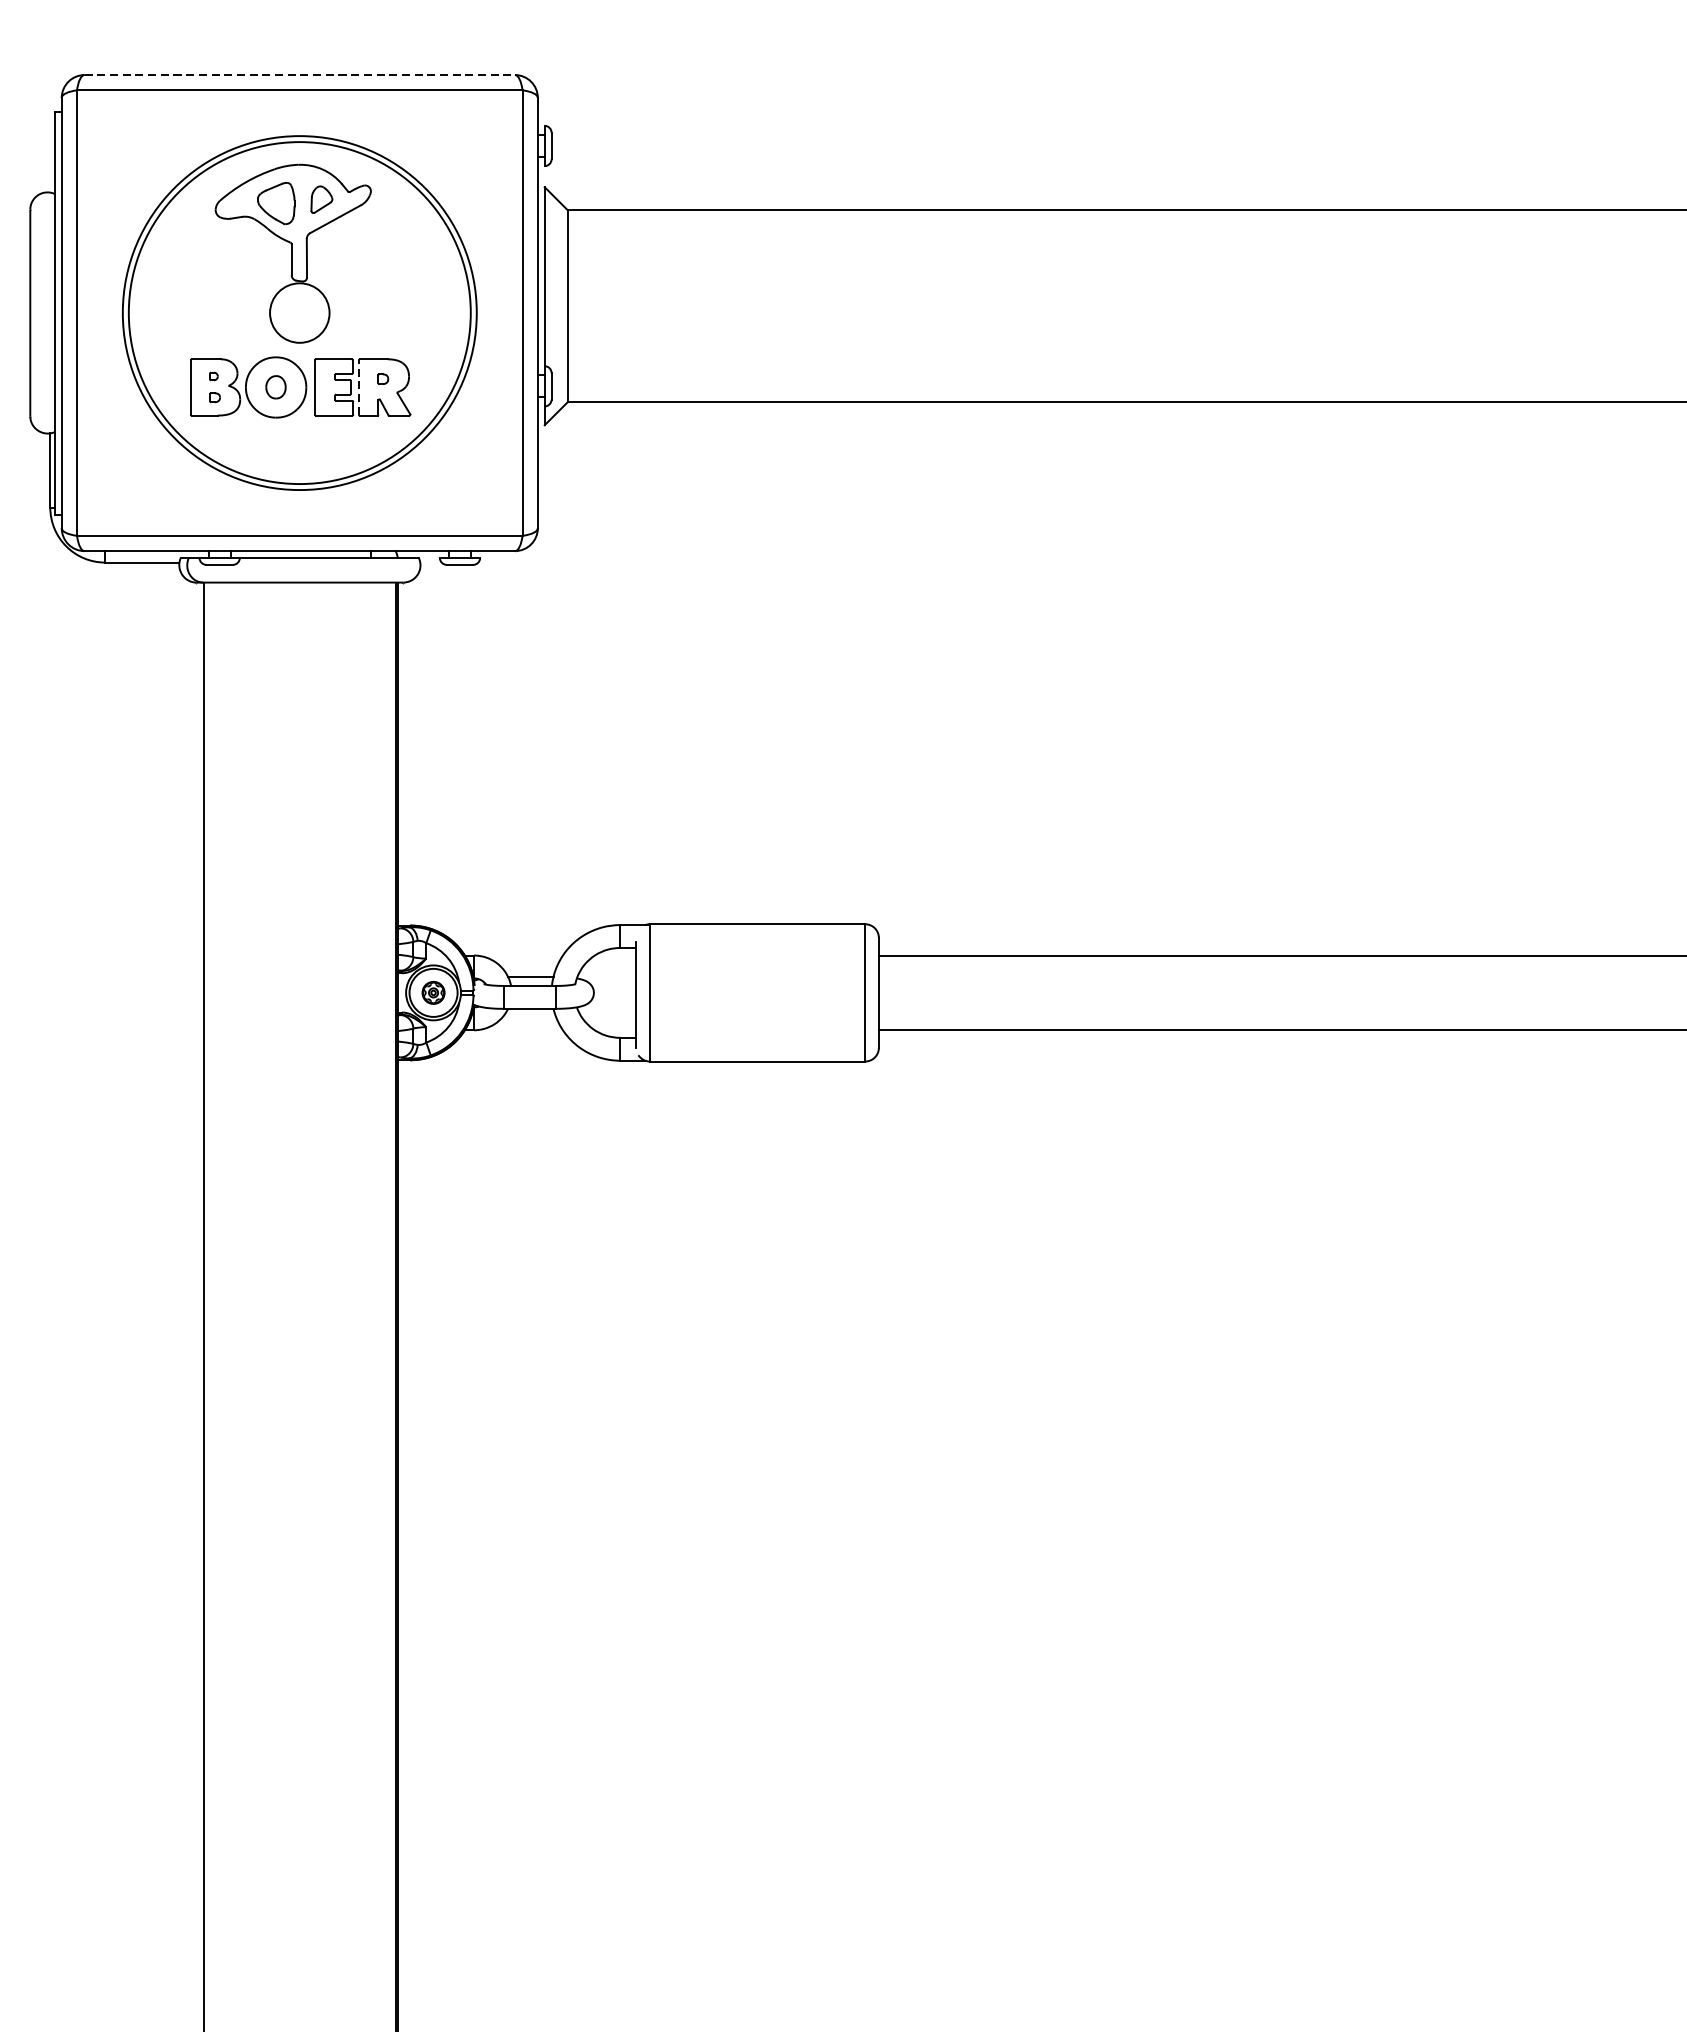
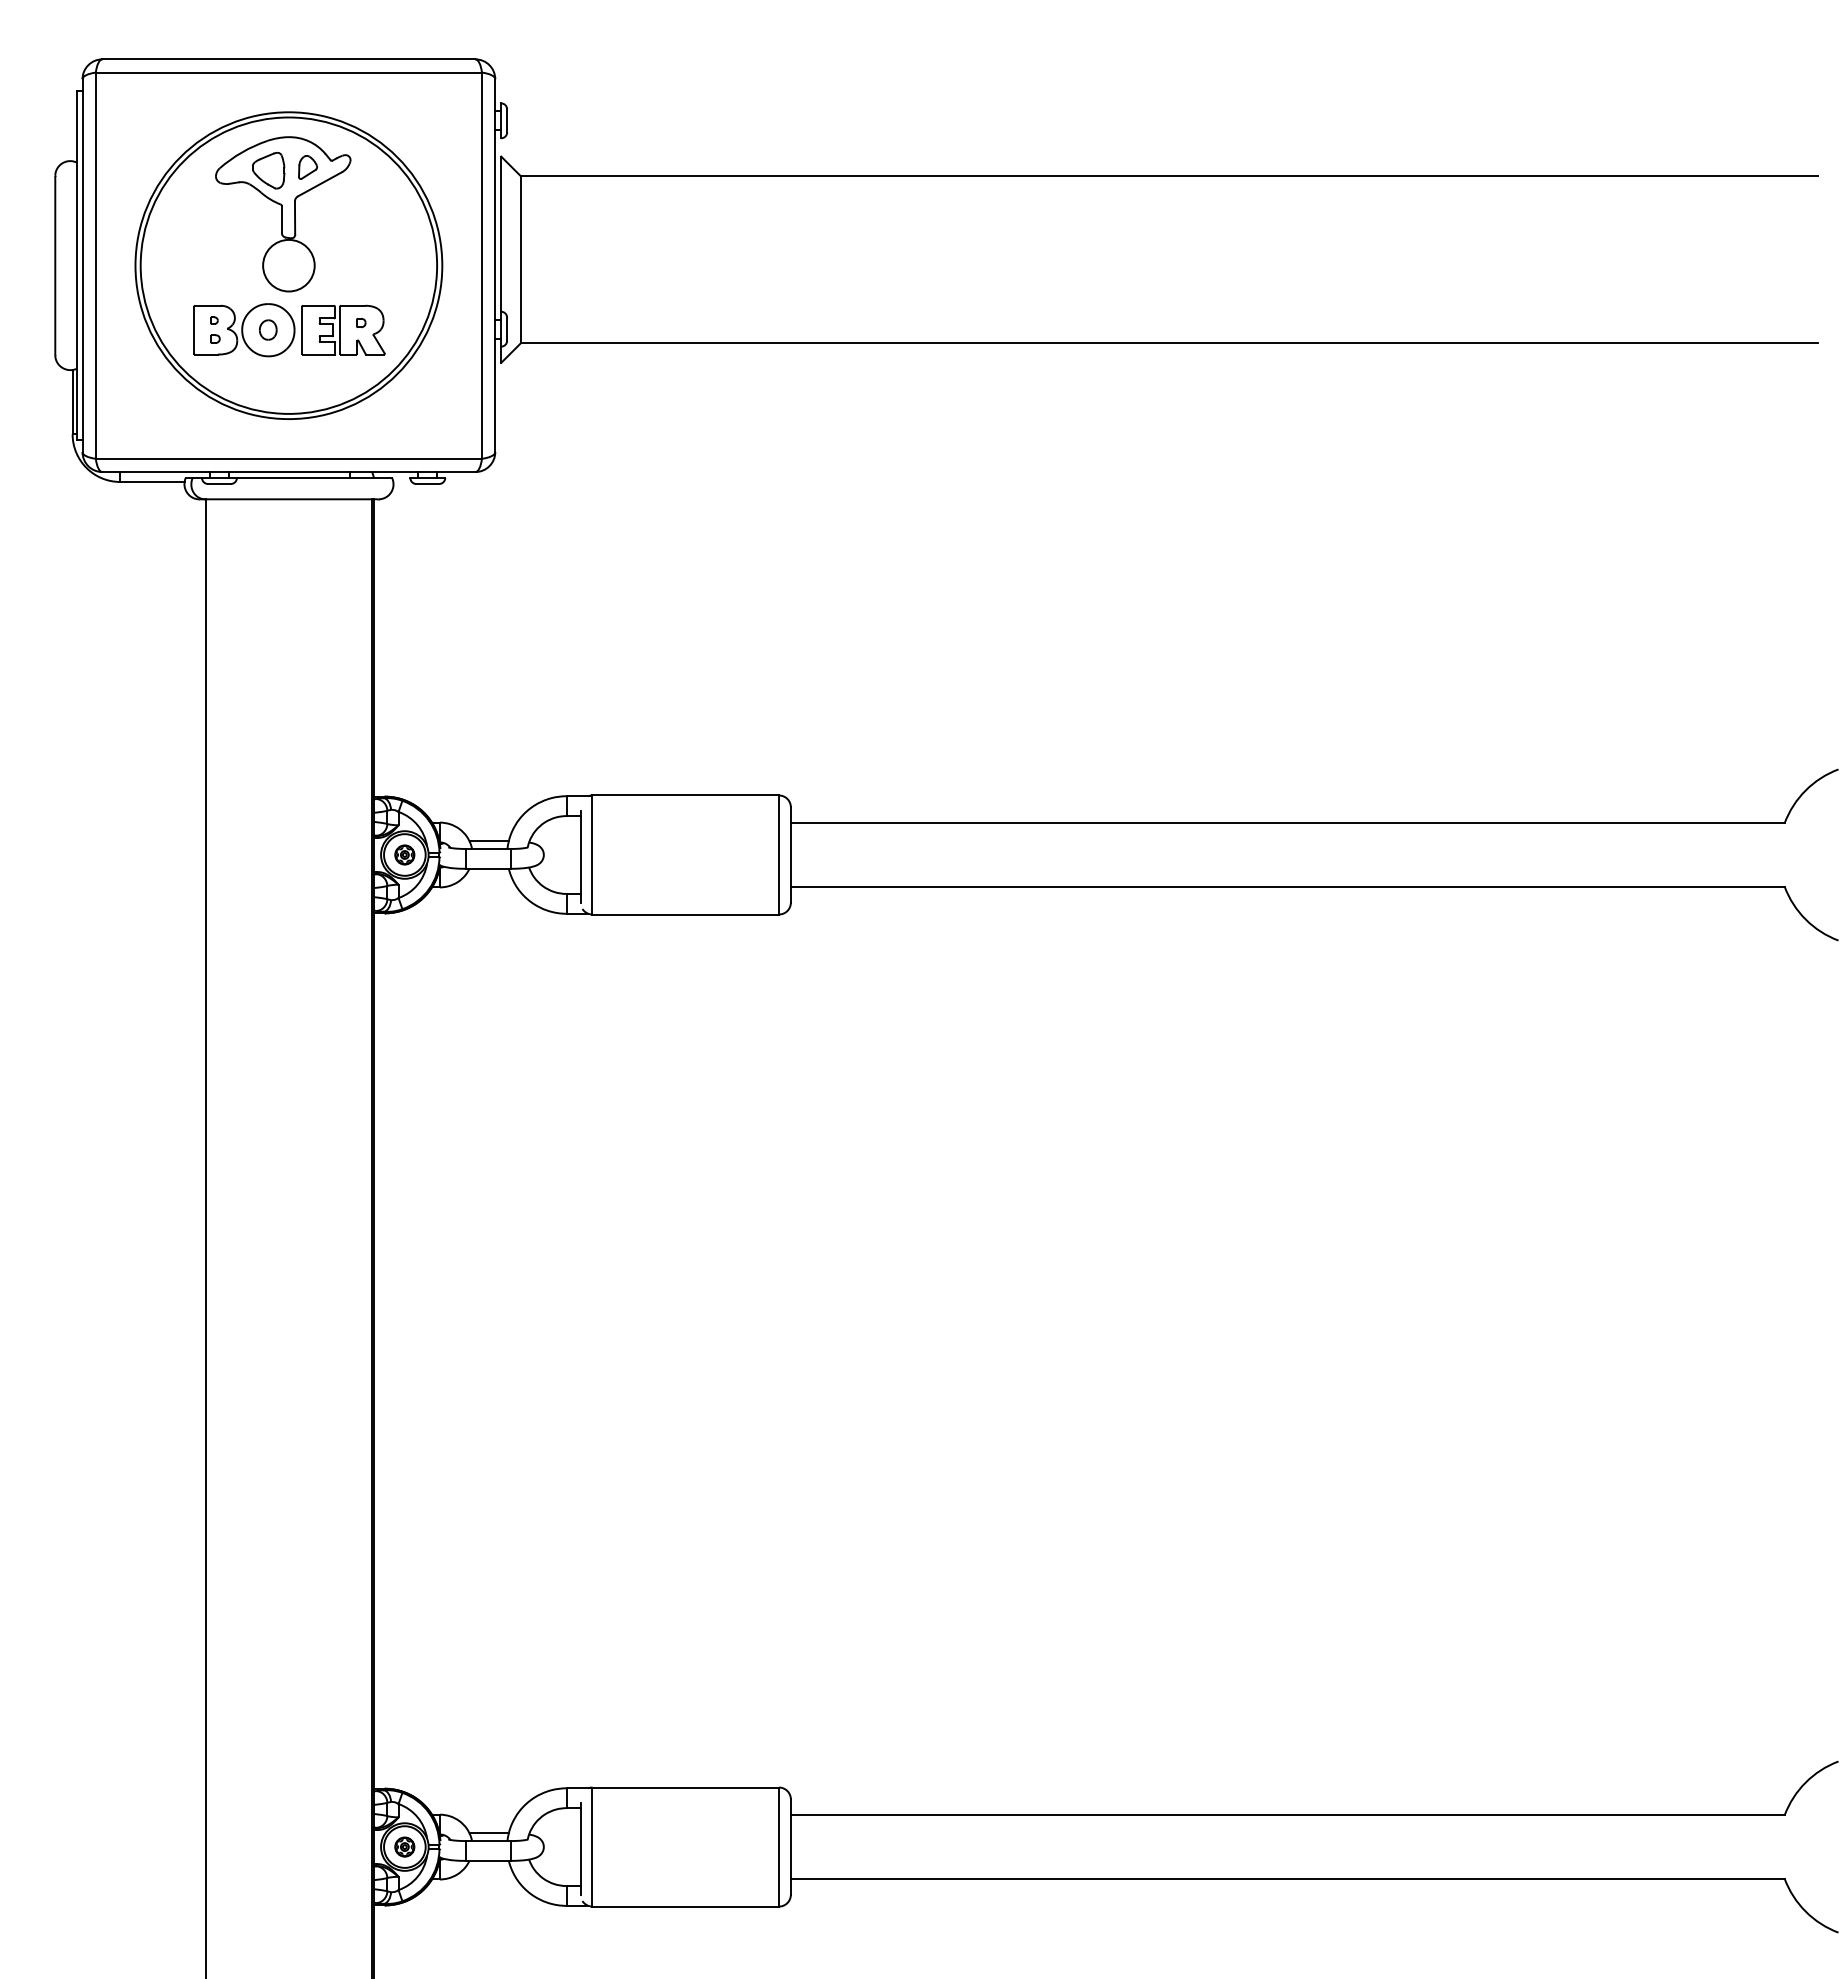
line: (299, 75) -> (288, 59), dashed -> solid
line: (359, 387) -> (340, 330), dashed -> solid

